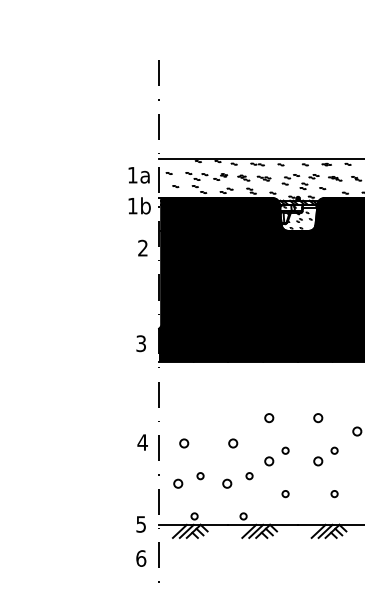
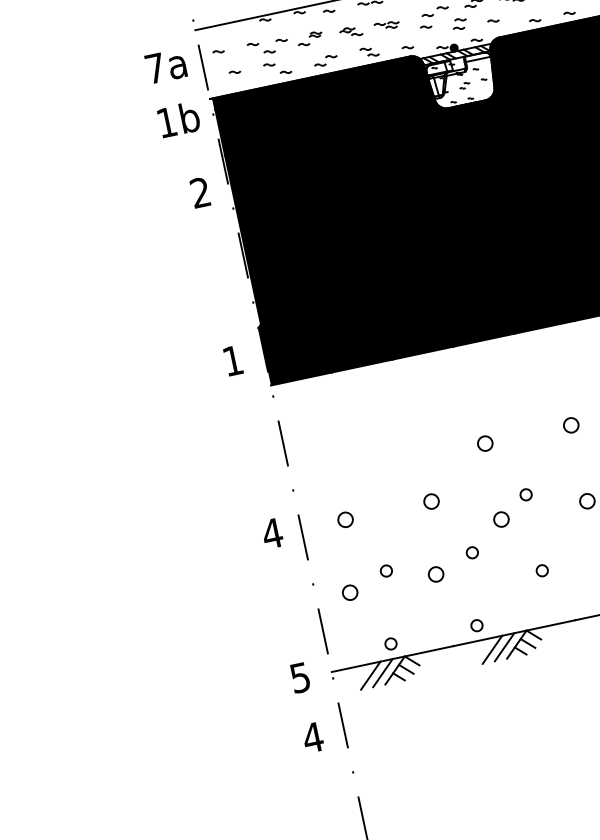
text: (132, 175) -> (154, 69), 1a -> 7a
text: (140, 343) -> (231, 360), 3 -> 1
text: (140, 558) -> (311, 737), 6 -> 4

